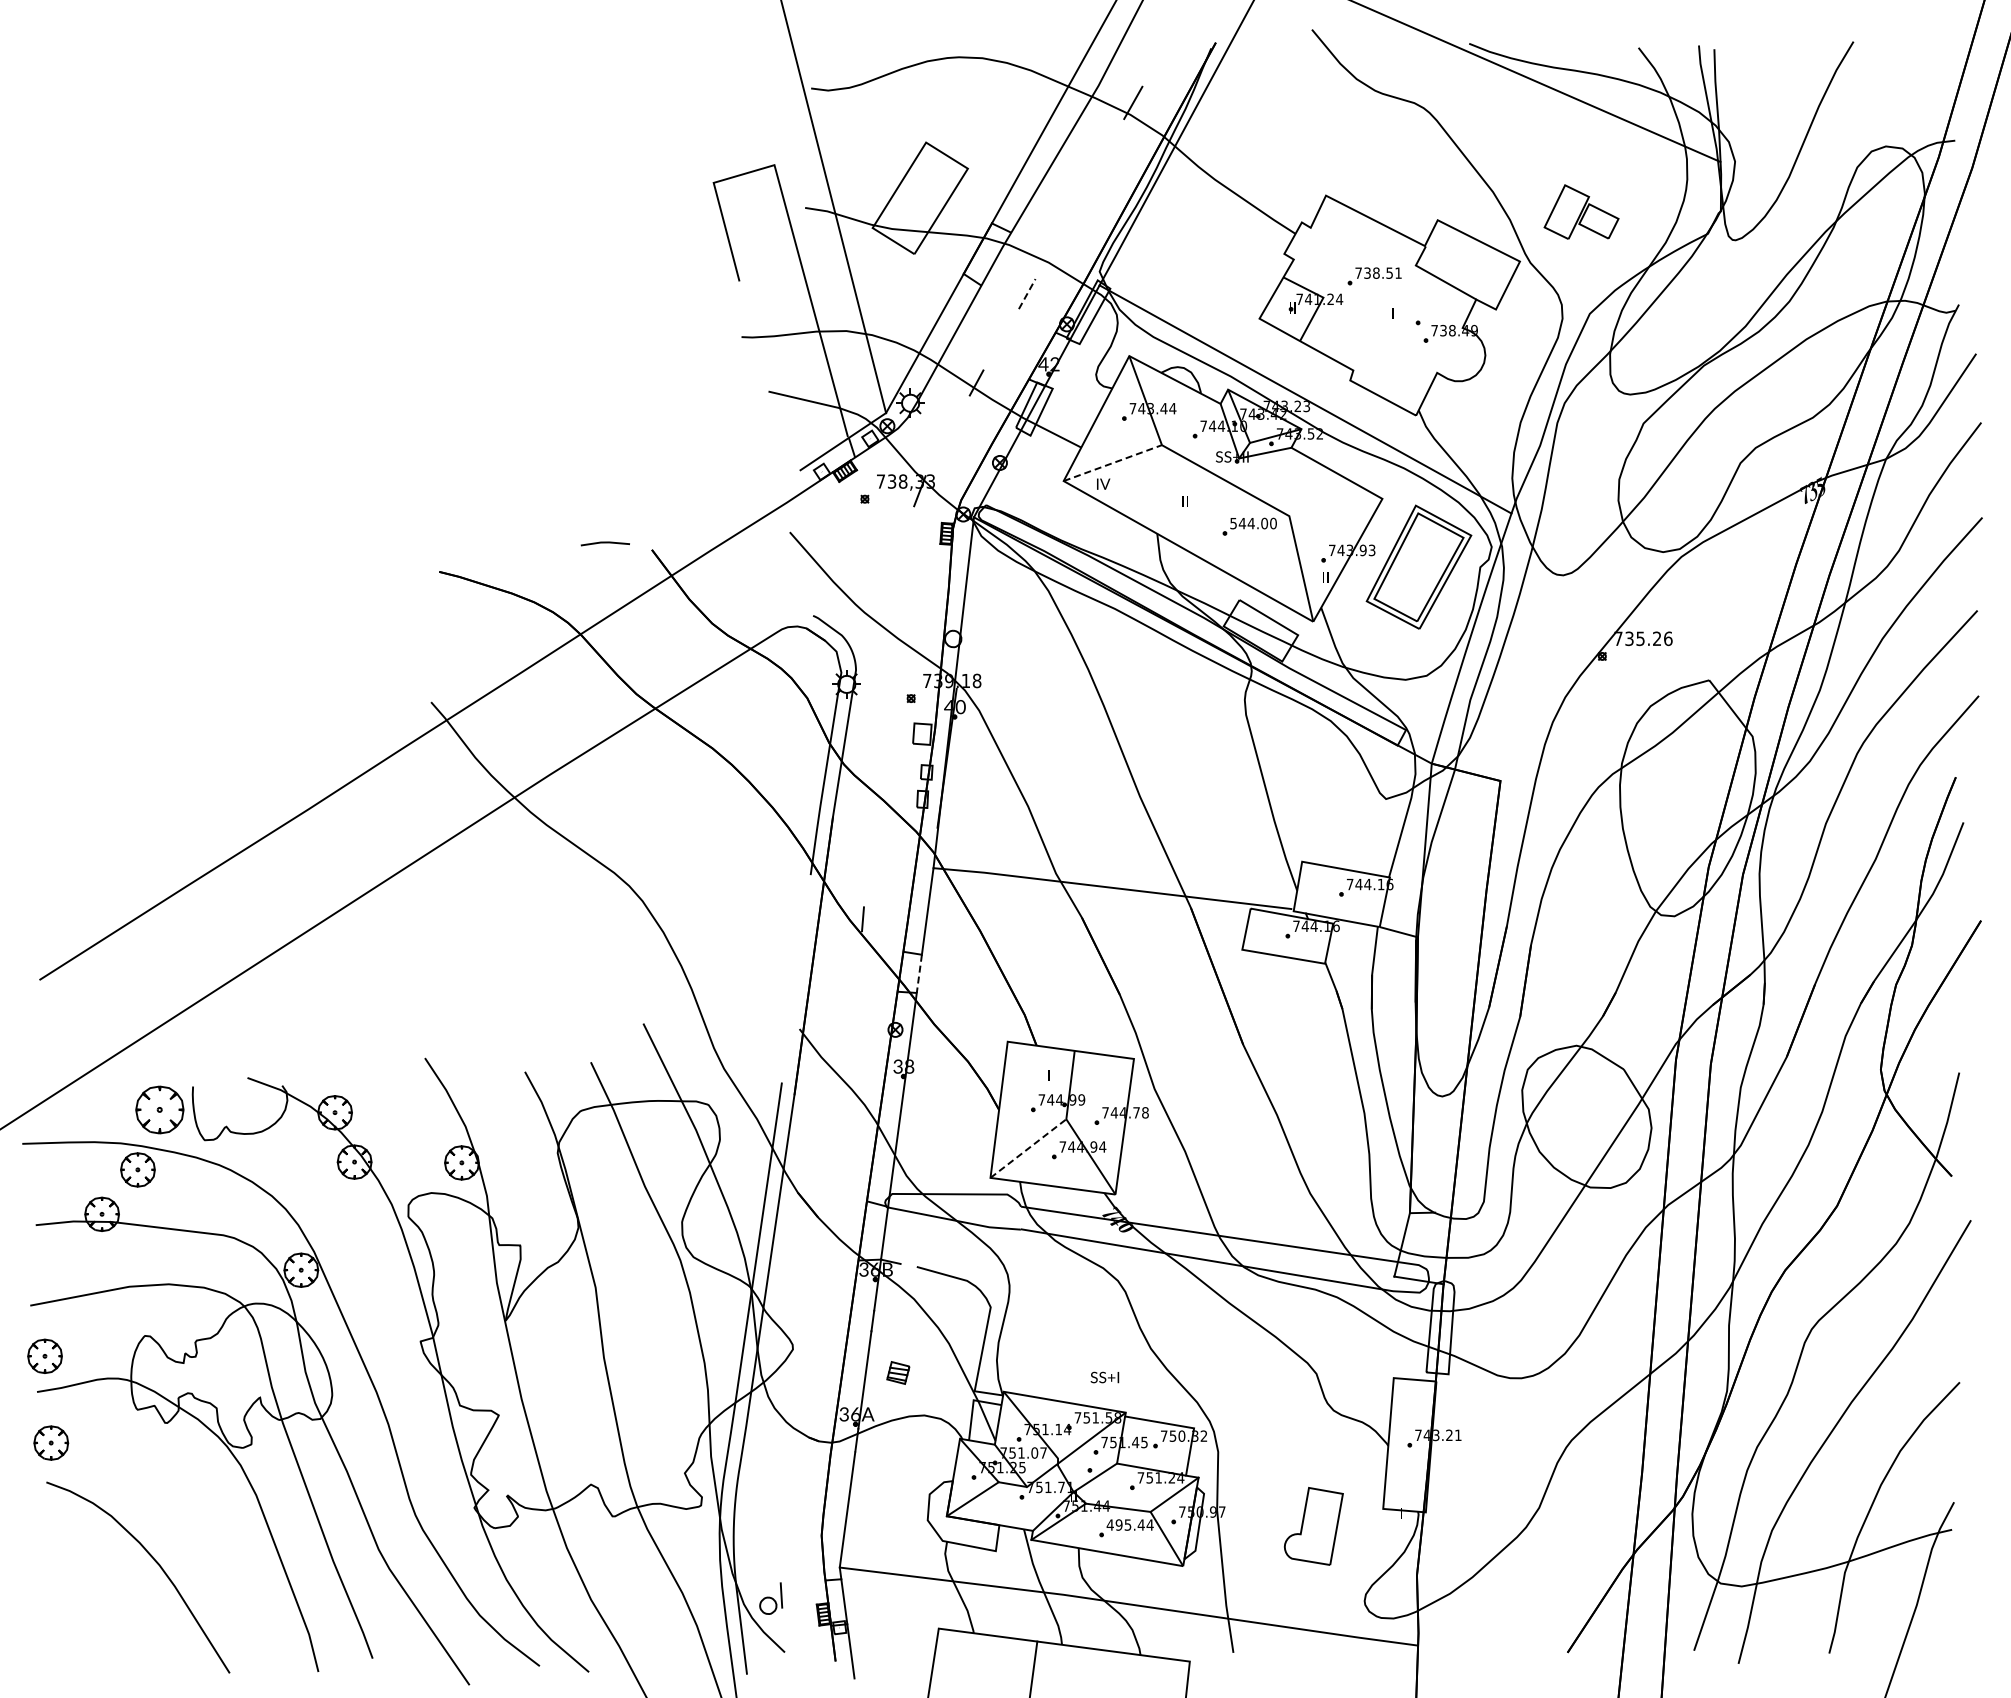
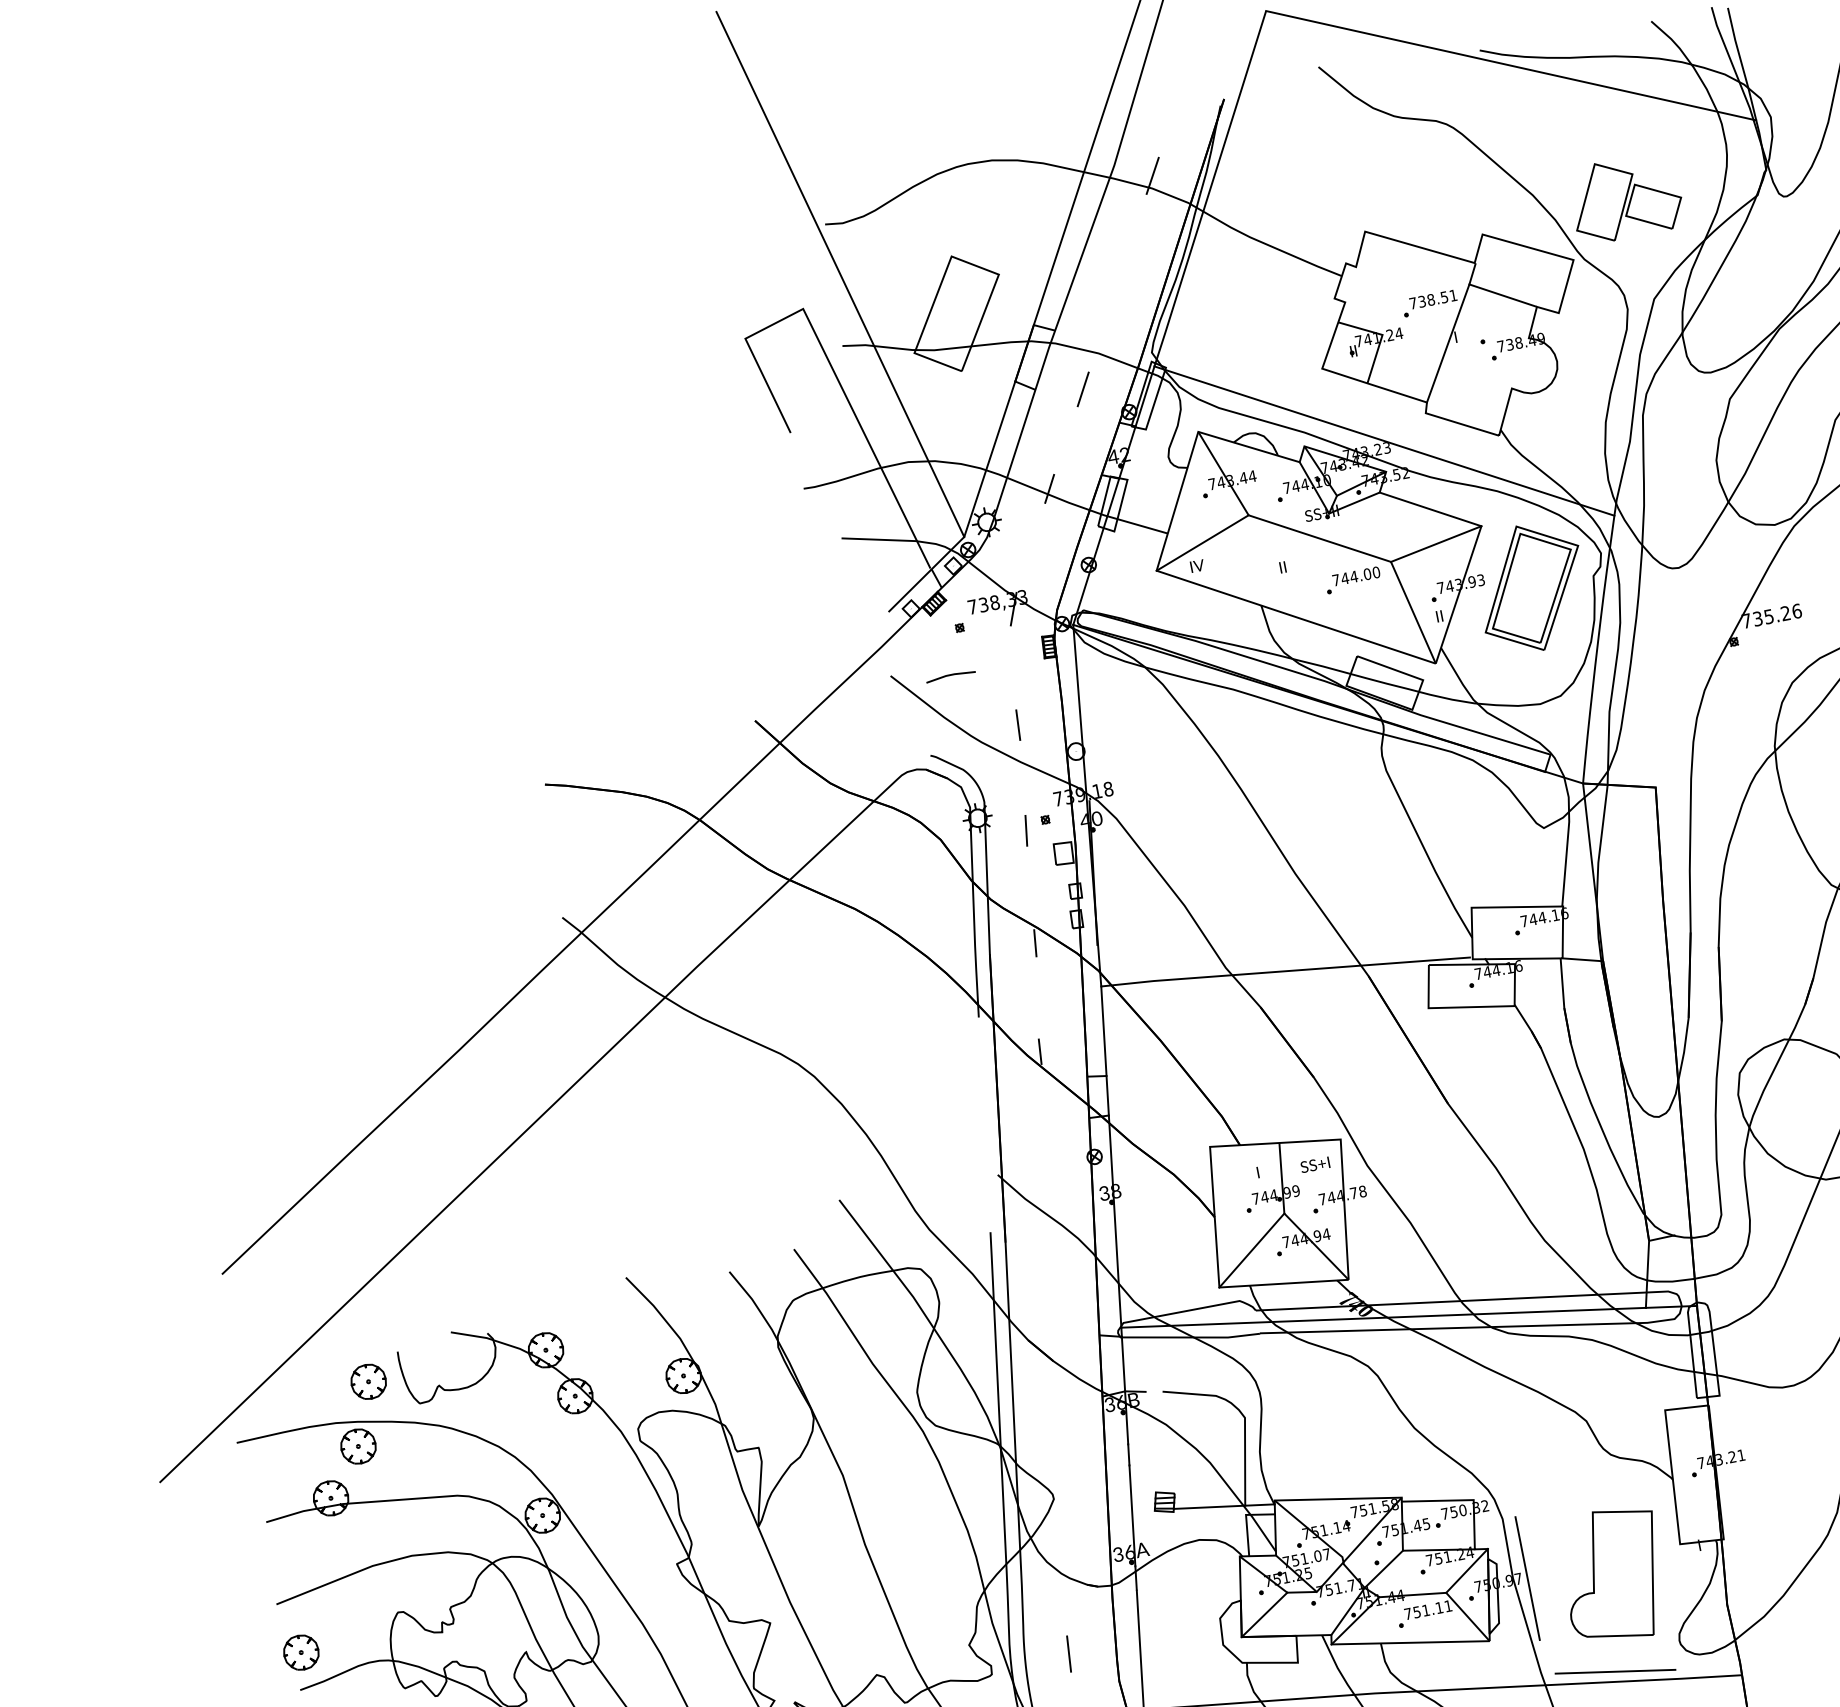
part: (1581, 211) -> (1625, 197), size x1.43
line: (1027, 293) -> (1083, 388), dashed -> solid
line: (1384, 317) -> (1447, 343), added
line: (1113, 462) -> (1203, 542), dashed -> solid
line: (1335, 507) -> (1435, 544), added
text: (1233, 523) -> (1336, 580), 544.00 -> 744.00
line: (604, 543) -> (949, 676), moved
line: (902, 602) -> (1017, 724), added
line: (890, 705) -> (1026, 830), added
line: (878, 814) -> (1035, 943), added
line: (919, 974) -> (1107, 1096), dashed -> solid
part: (159, 1109) -> (368, 1381), size x0.71
line: (1028, 1148) -> (1251, 1250), dashed -> solid
line: (1141, 1237) -> (1383, 1318), added
text: (1104, 1377) -> (1314, 1164), moved
line: (939, 1386) -> (1208, 1507), added
line: (778, 1500) -> (1068, 1654), added
line: (1230, 1513) -> (1527, 1578), added
text: (1129, 1524) -> (1427, 1609), 495.44 -> 751.11
part: (1313, 1526) -> (1613, 1575), size x1.67
line: (1297, 1618) -> (1615, 1671), added

